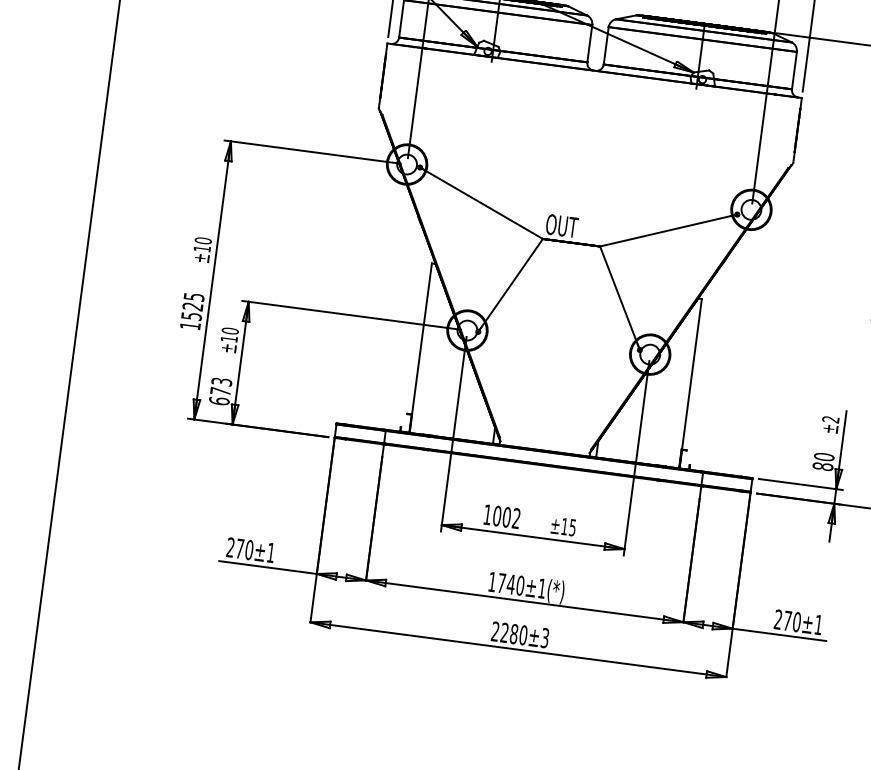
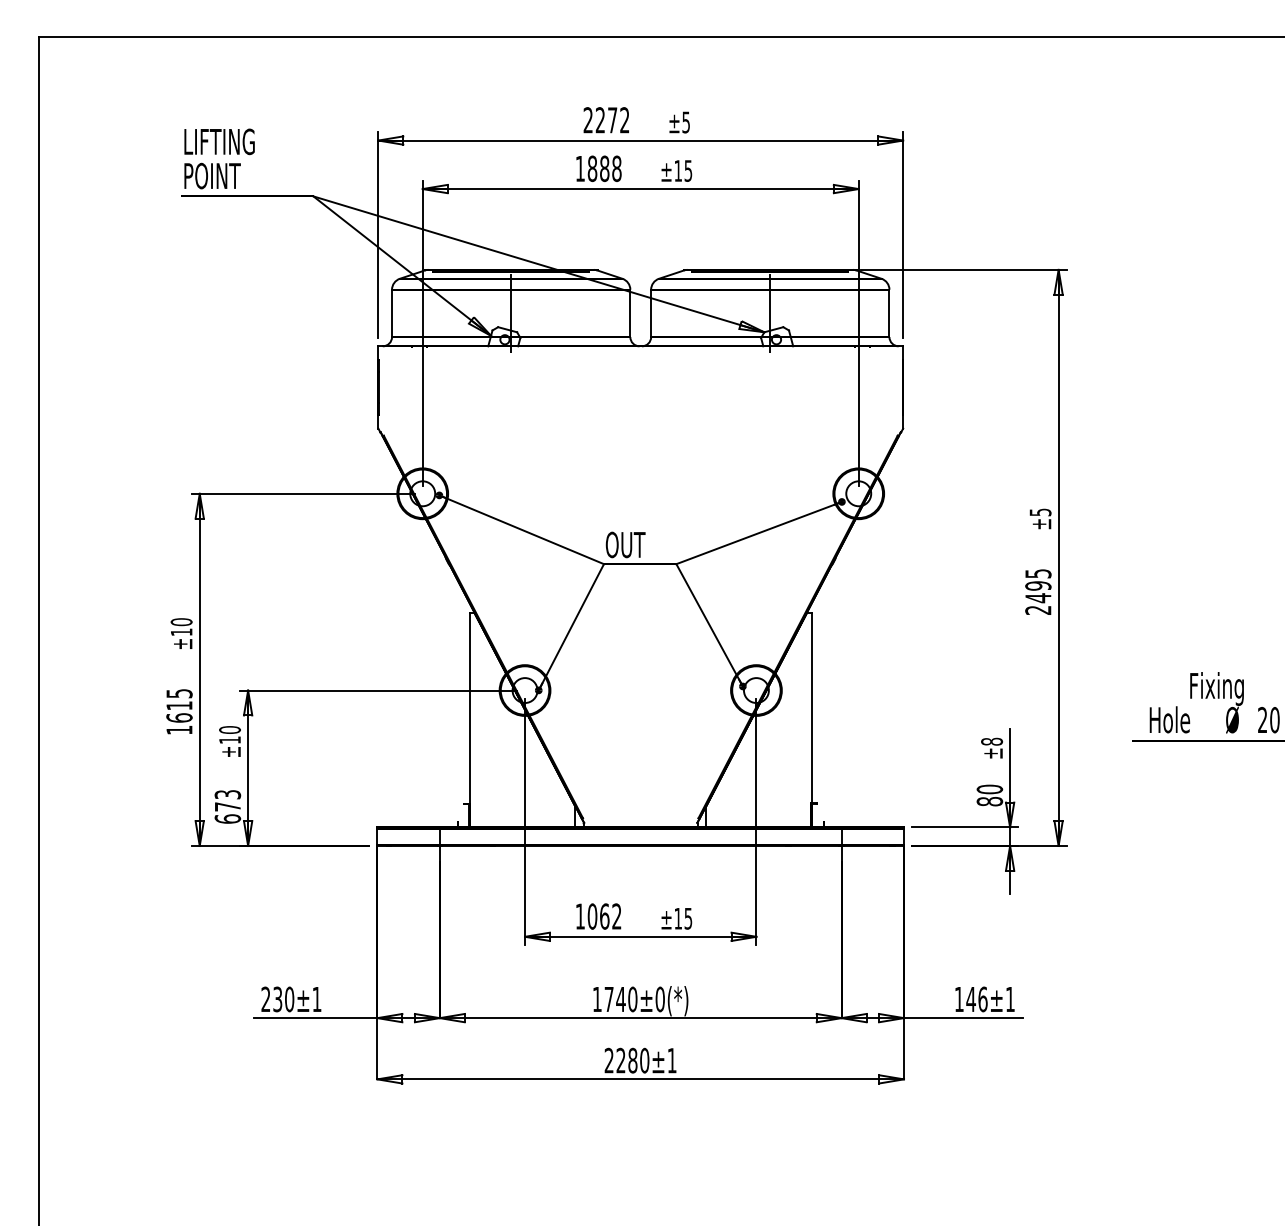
text: (192, 311) -> (179, 711), 1525 -> 1615
text: (831, 419) -> (992, 741), ±2 -> ±8
text: (506, 517) -> (604, 916), 1002 -> 1062
text: (239, 548) -> (277, 999), 270±1 -> 230±1
text: (541, 588) -> (659, 999), 1740±1(*) -> 1740±0(*)
text: (787, 620) -> (970, 998), 270±1 -> 146±1
text: (544, 637) -> (671, 1060), 2280±3 -> 2280±1

